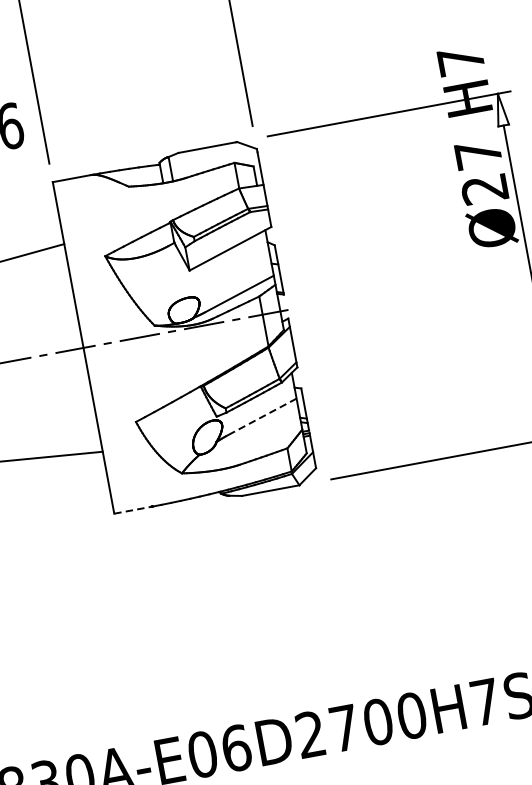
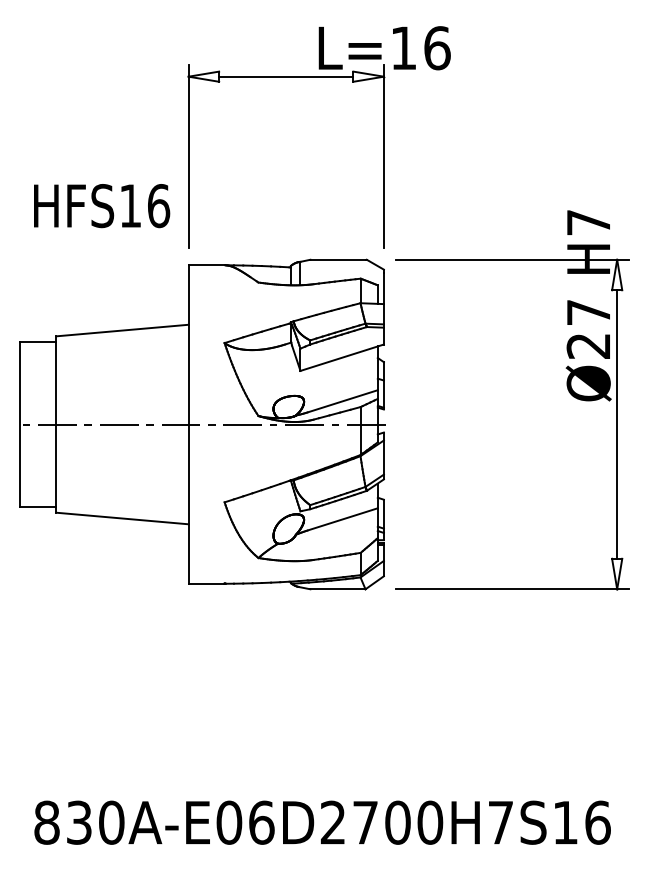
line: (262, 417) -> (342, 519), dashed -> solid
line: (133, 509) -> (207, 583), dashed -> solid

